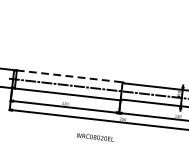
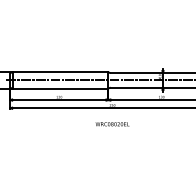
line: (69, 76) -> (60, 72), dashed -> solid
text: (95, 137) -> (112, 124), moved

